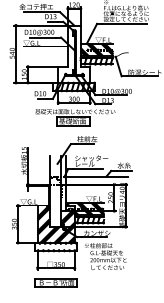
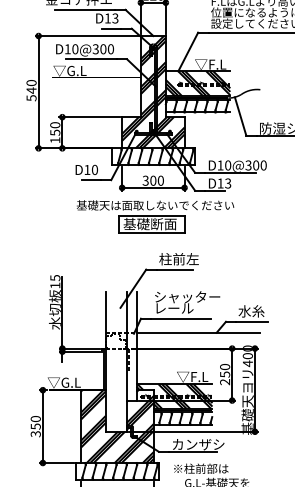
hatch: (74, 53) -> (153, 90), added
hatch: (55, 246) -> (116, 470), added

